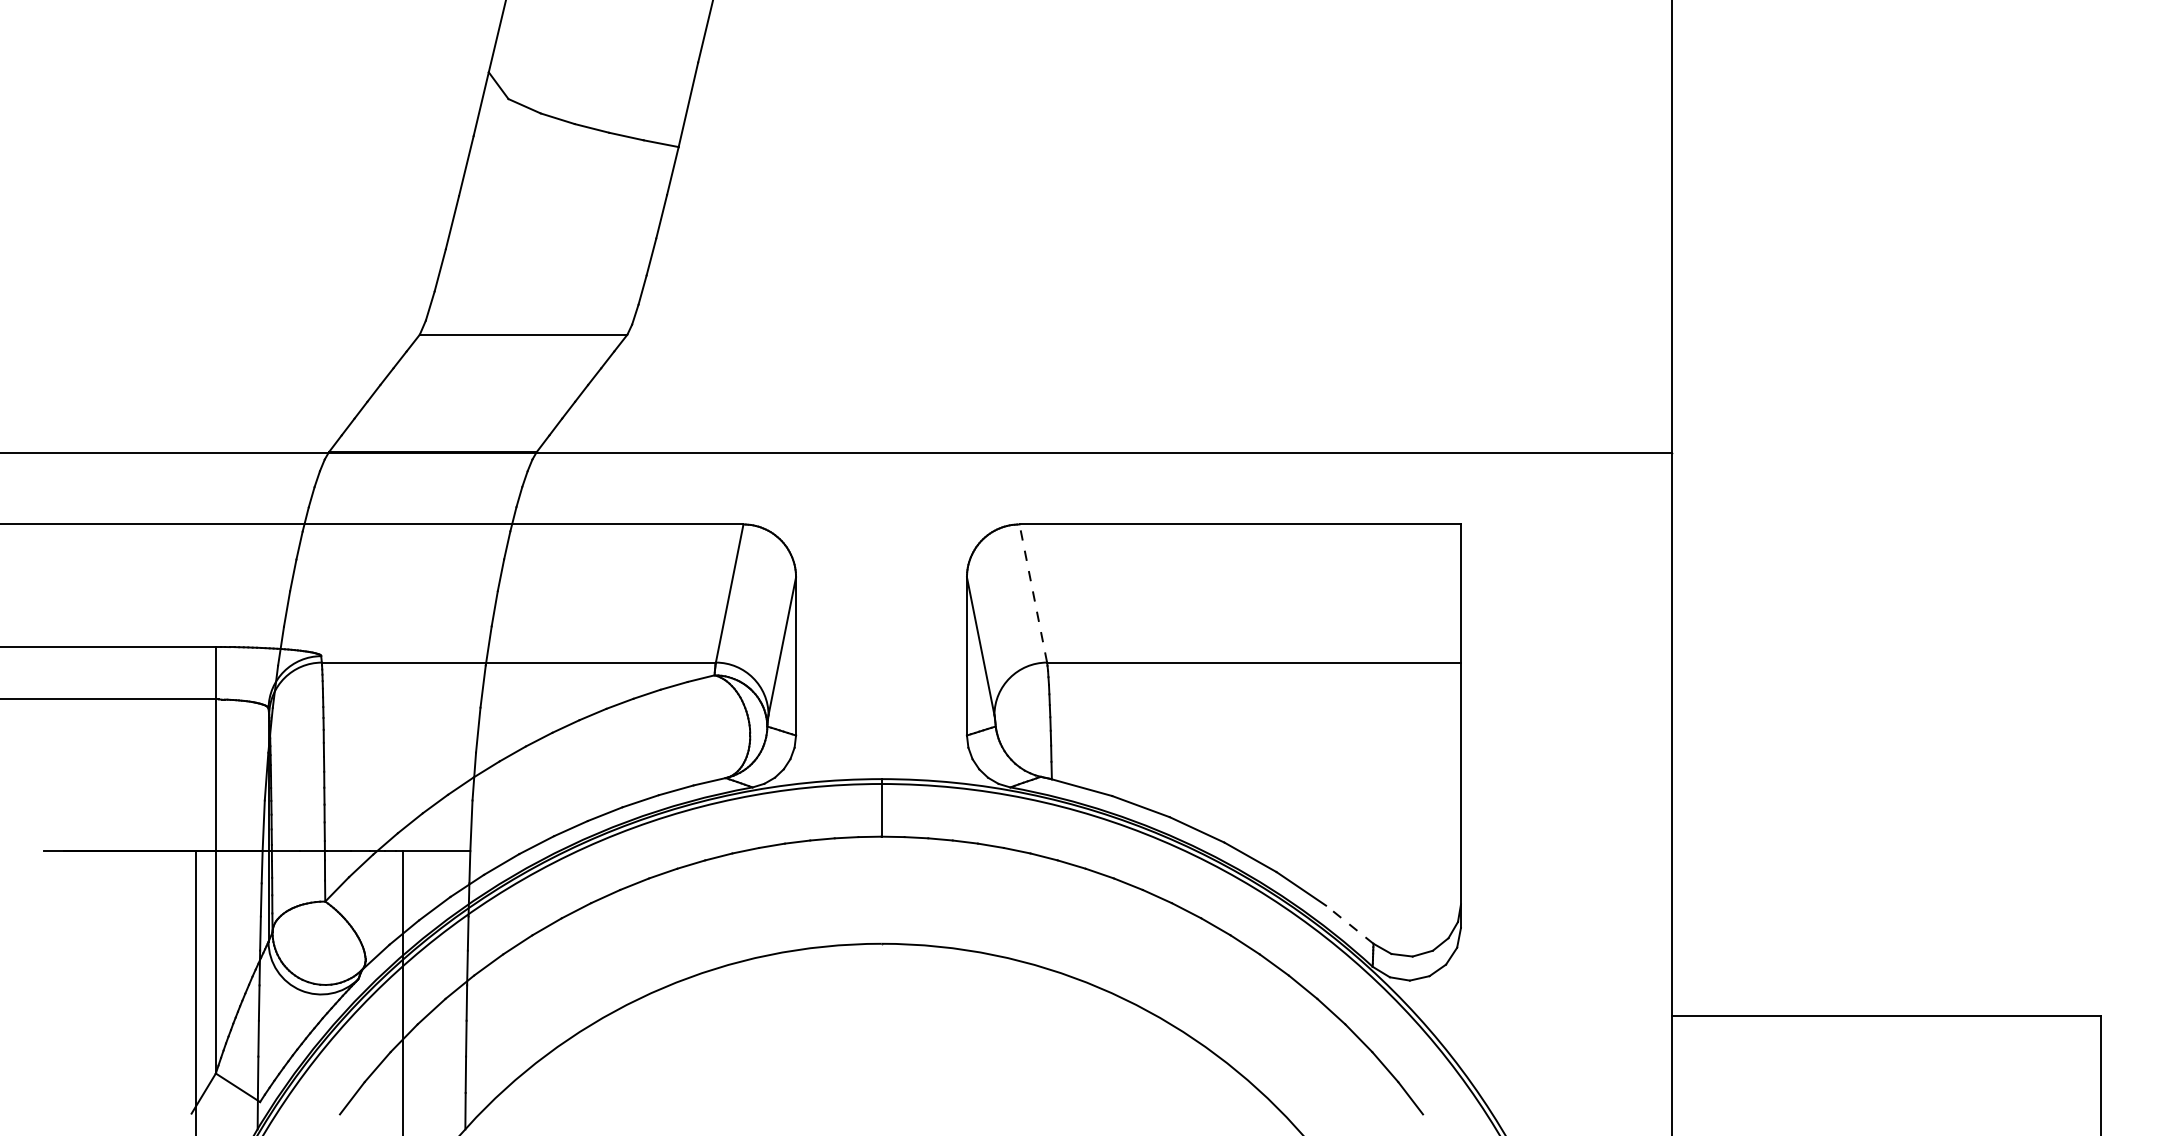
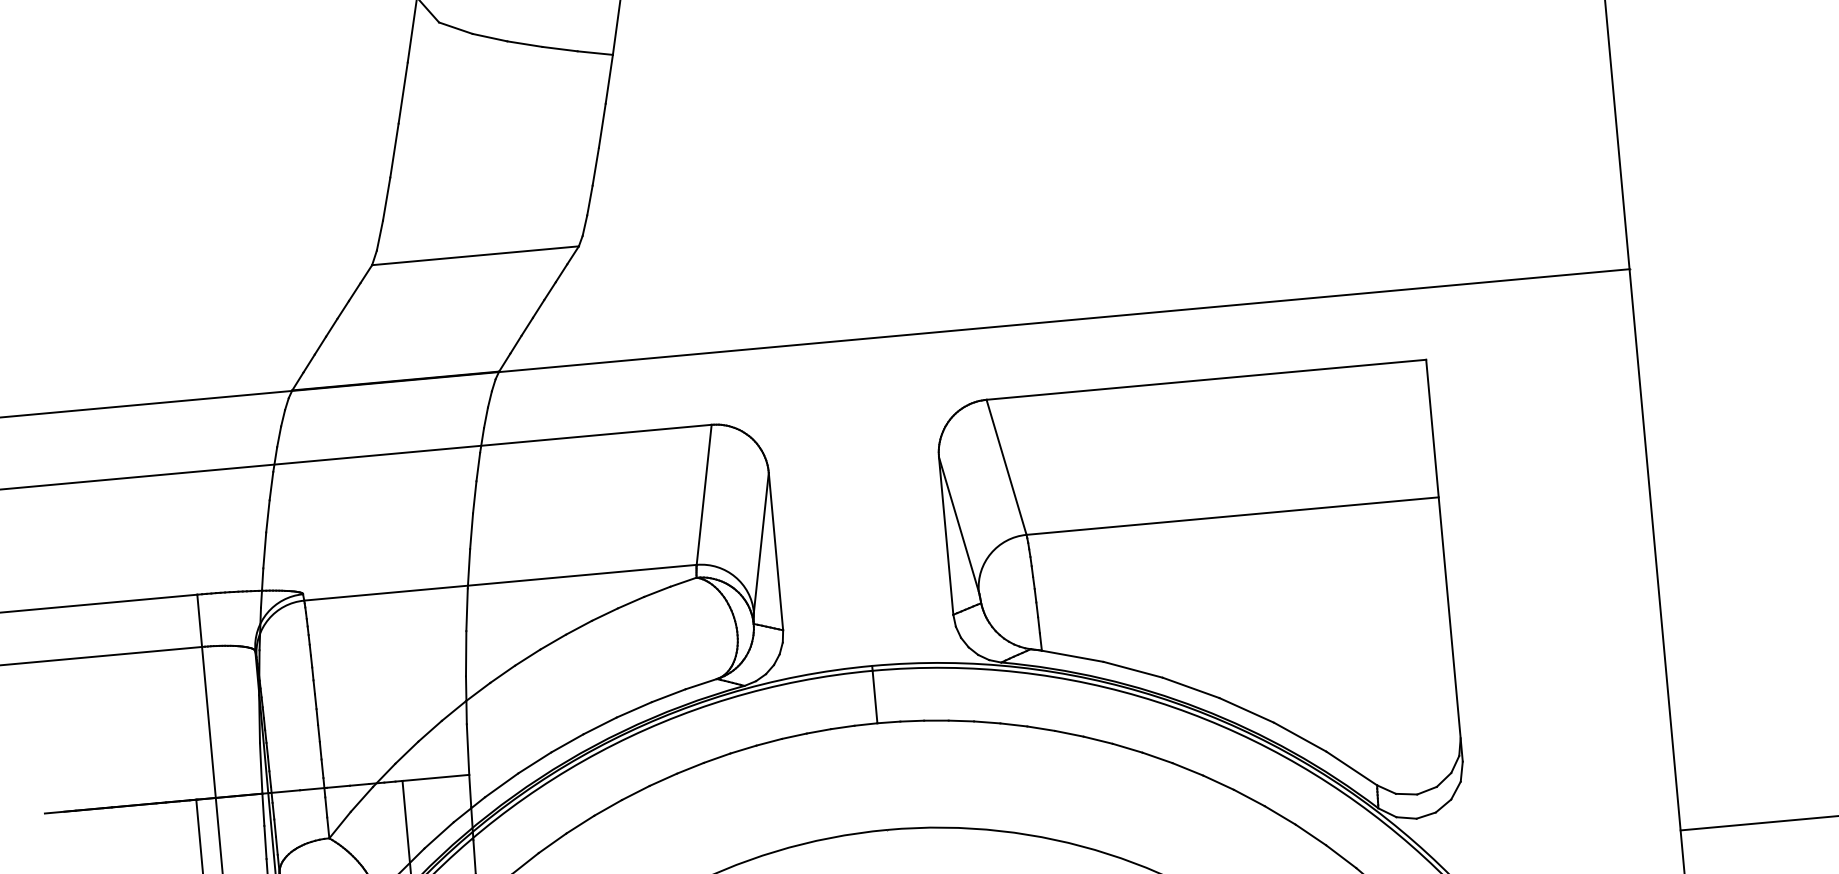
line: (1033, 593) -> (1006, 467), dashed -> solid
line: (1349, 924) -> (1351, 768), dashed -> solid

